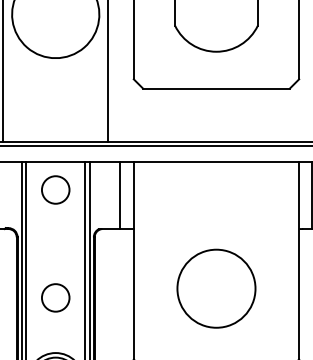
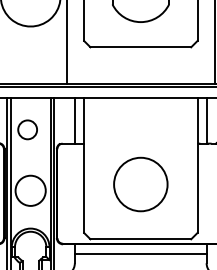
circle: (55, 189) -> (27, 129), moved
circle: (55, 297) -> (30, 190), size x1.6

